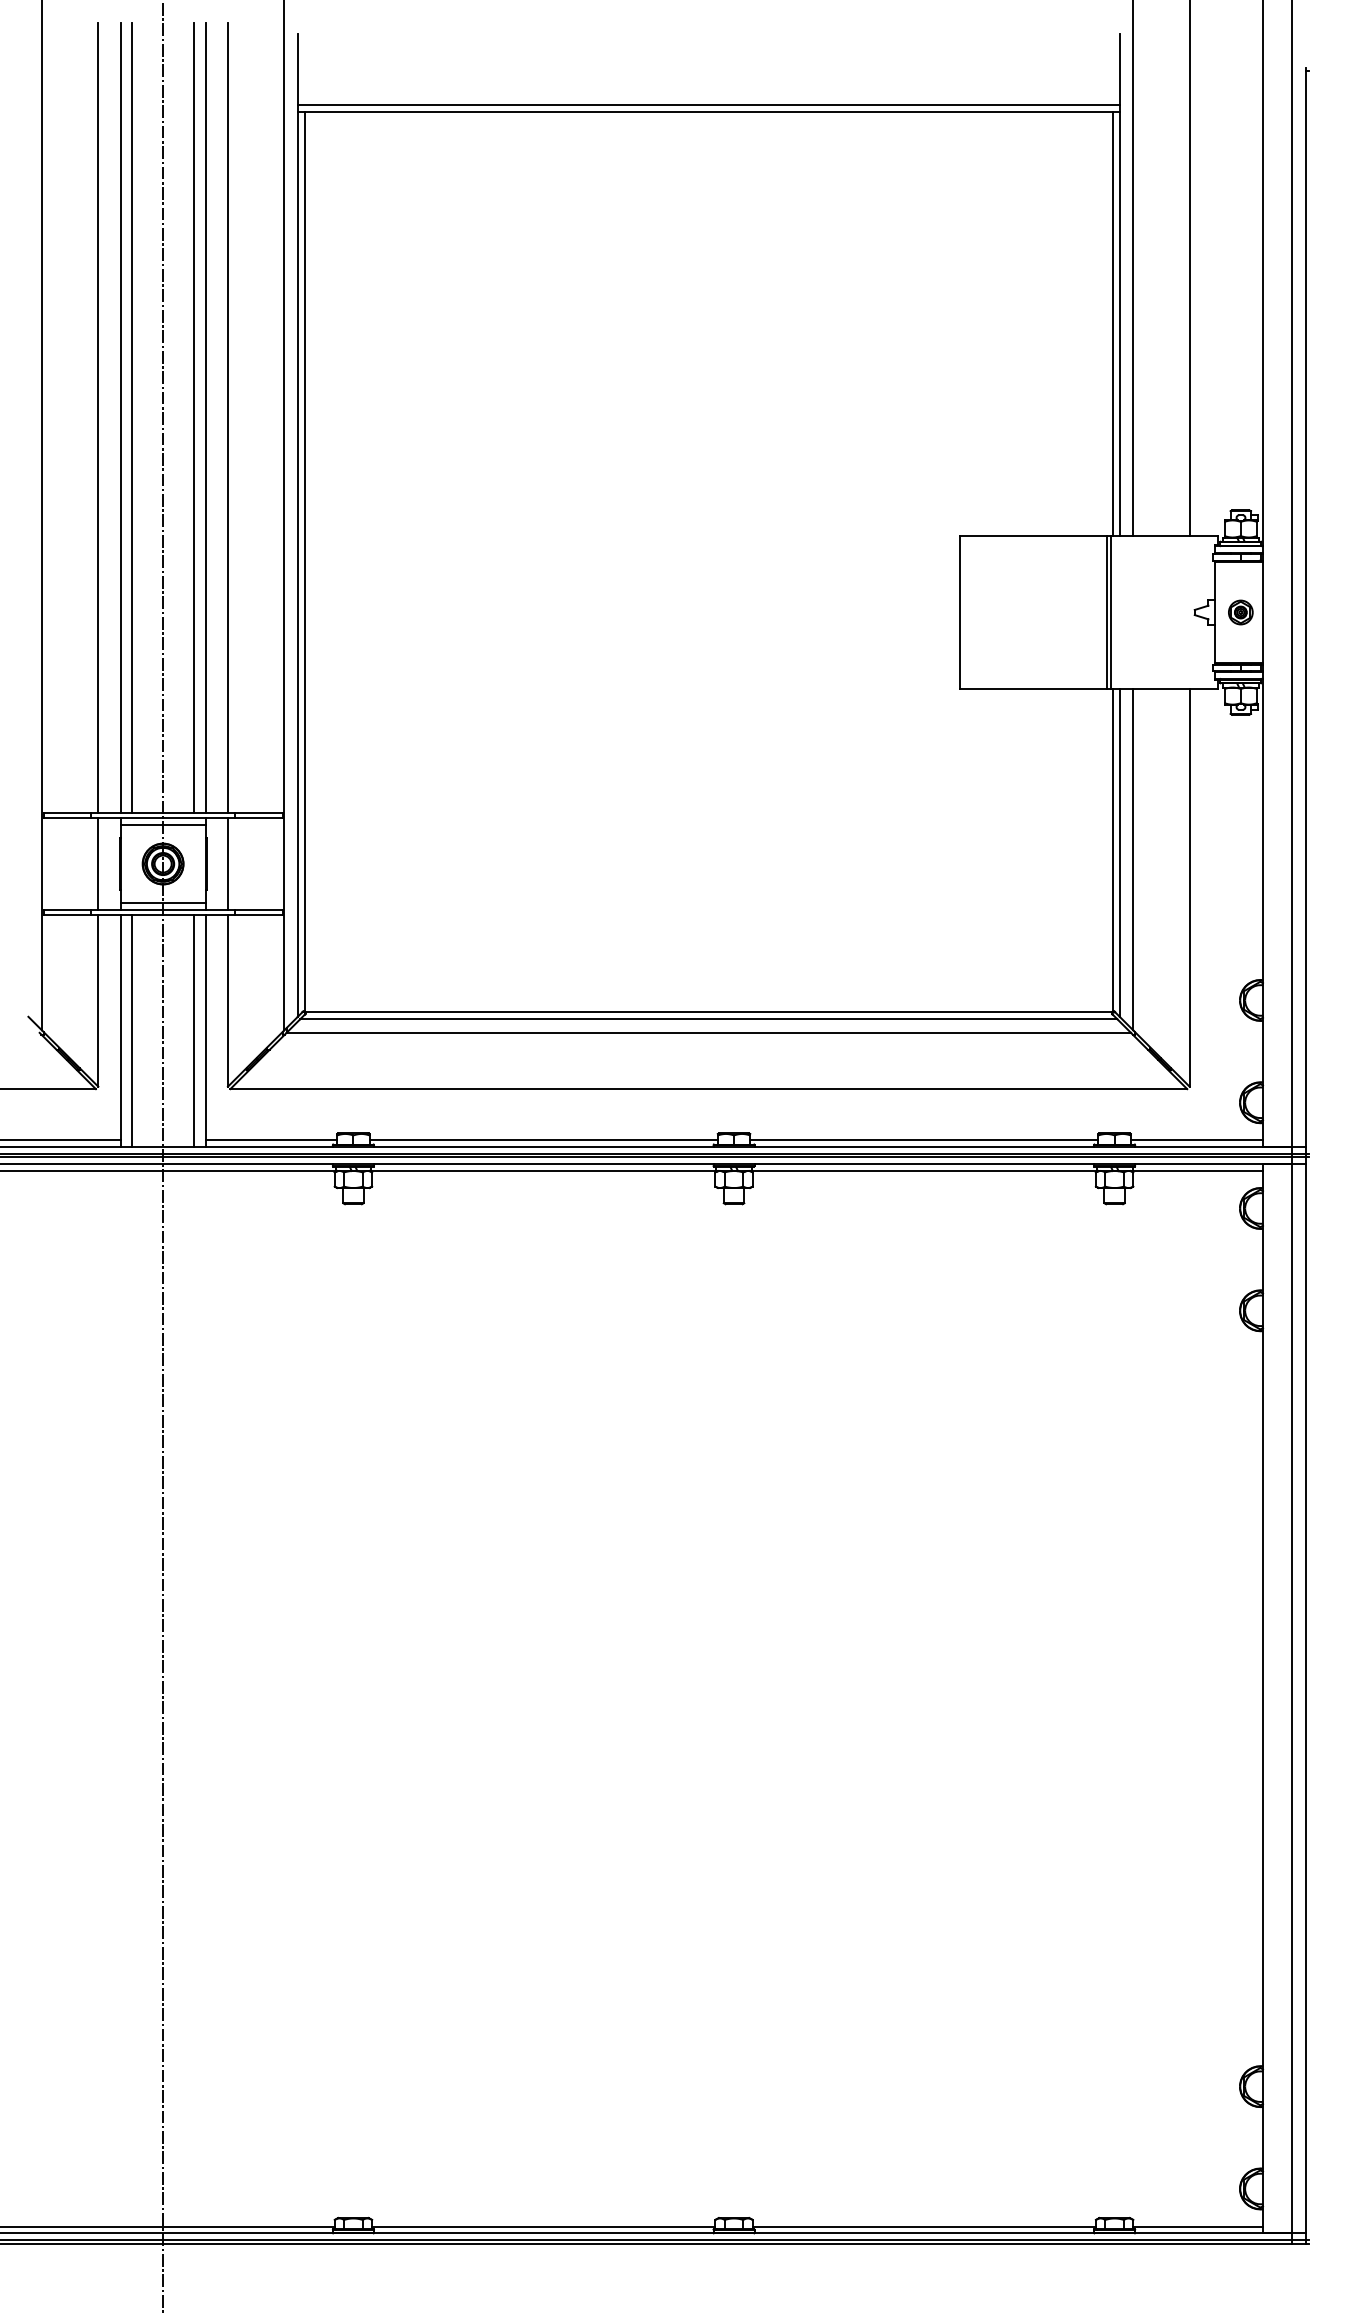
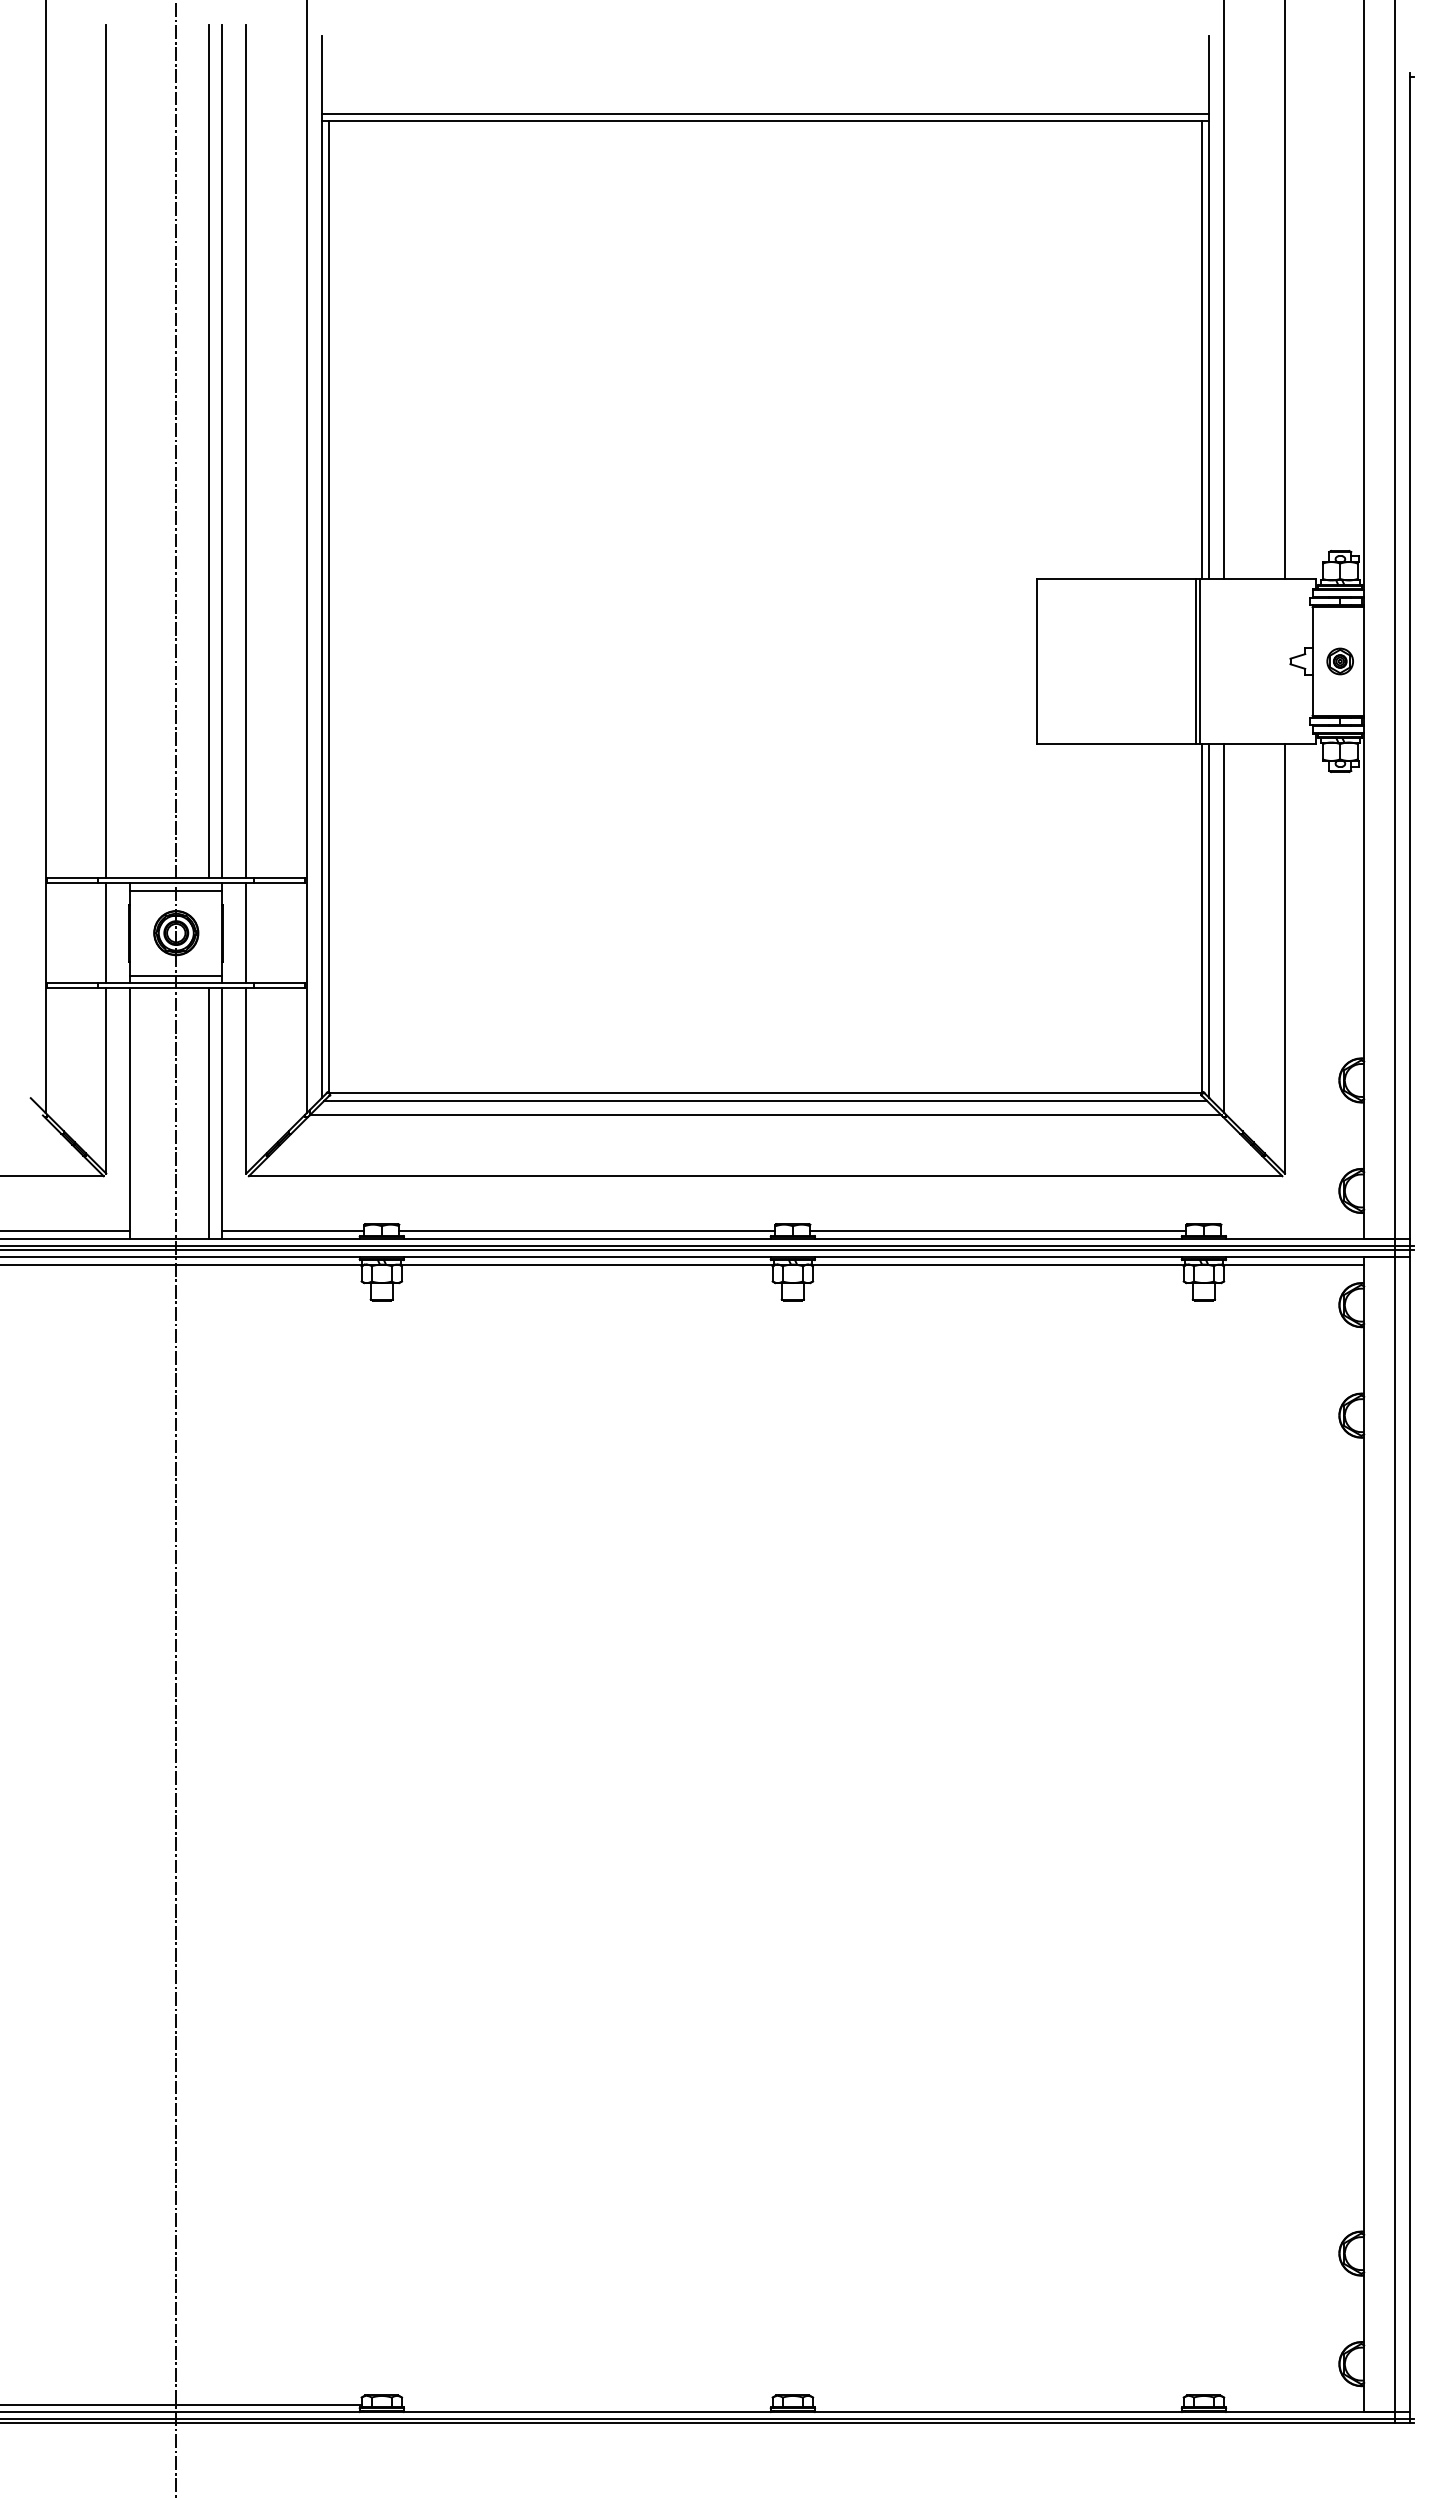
line: (120, 418) -> (130, 451), removed
line: (132, 418) -> (143, 451), removed
line: (132, 1031) -> (143, 1113), removed
line: (1196, 1140) -> (1292, 1231), removed
line: (543, 2226) -> (587, 2404), removed
line: (924, 2226) -> (998, 2404), removed
line: (1198, 2226) -> (1294, 2404), removed

